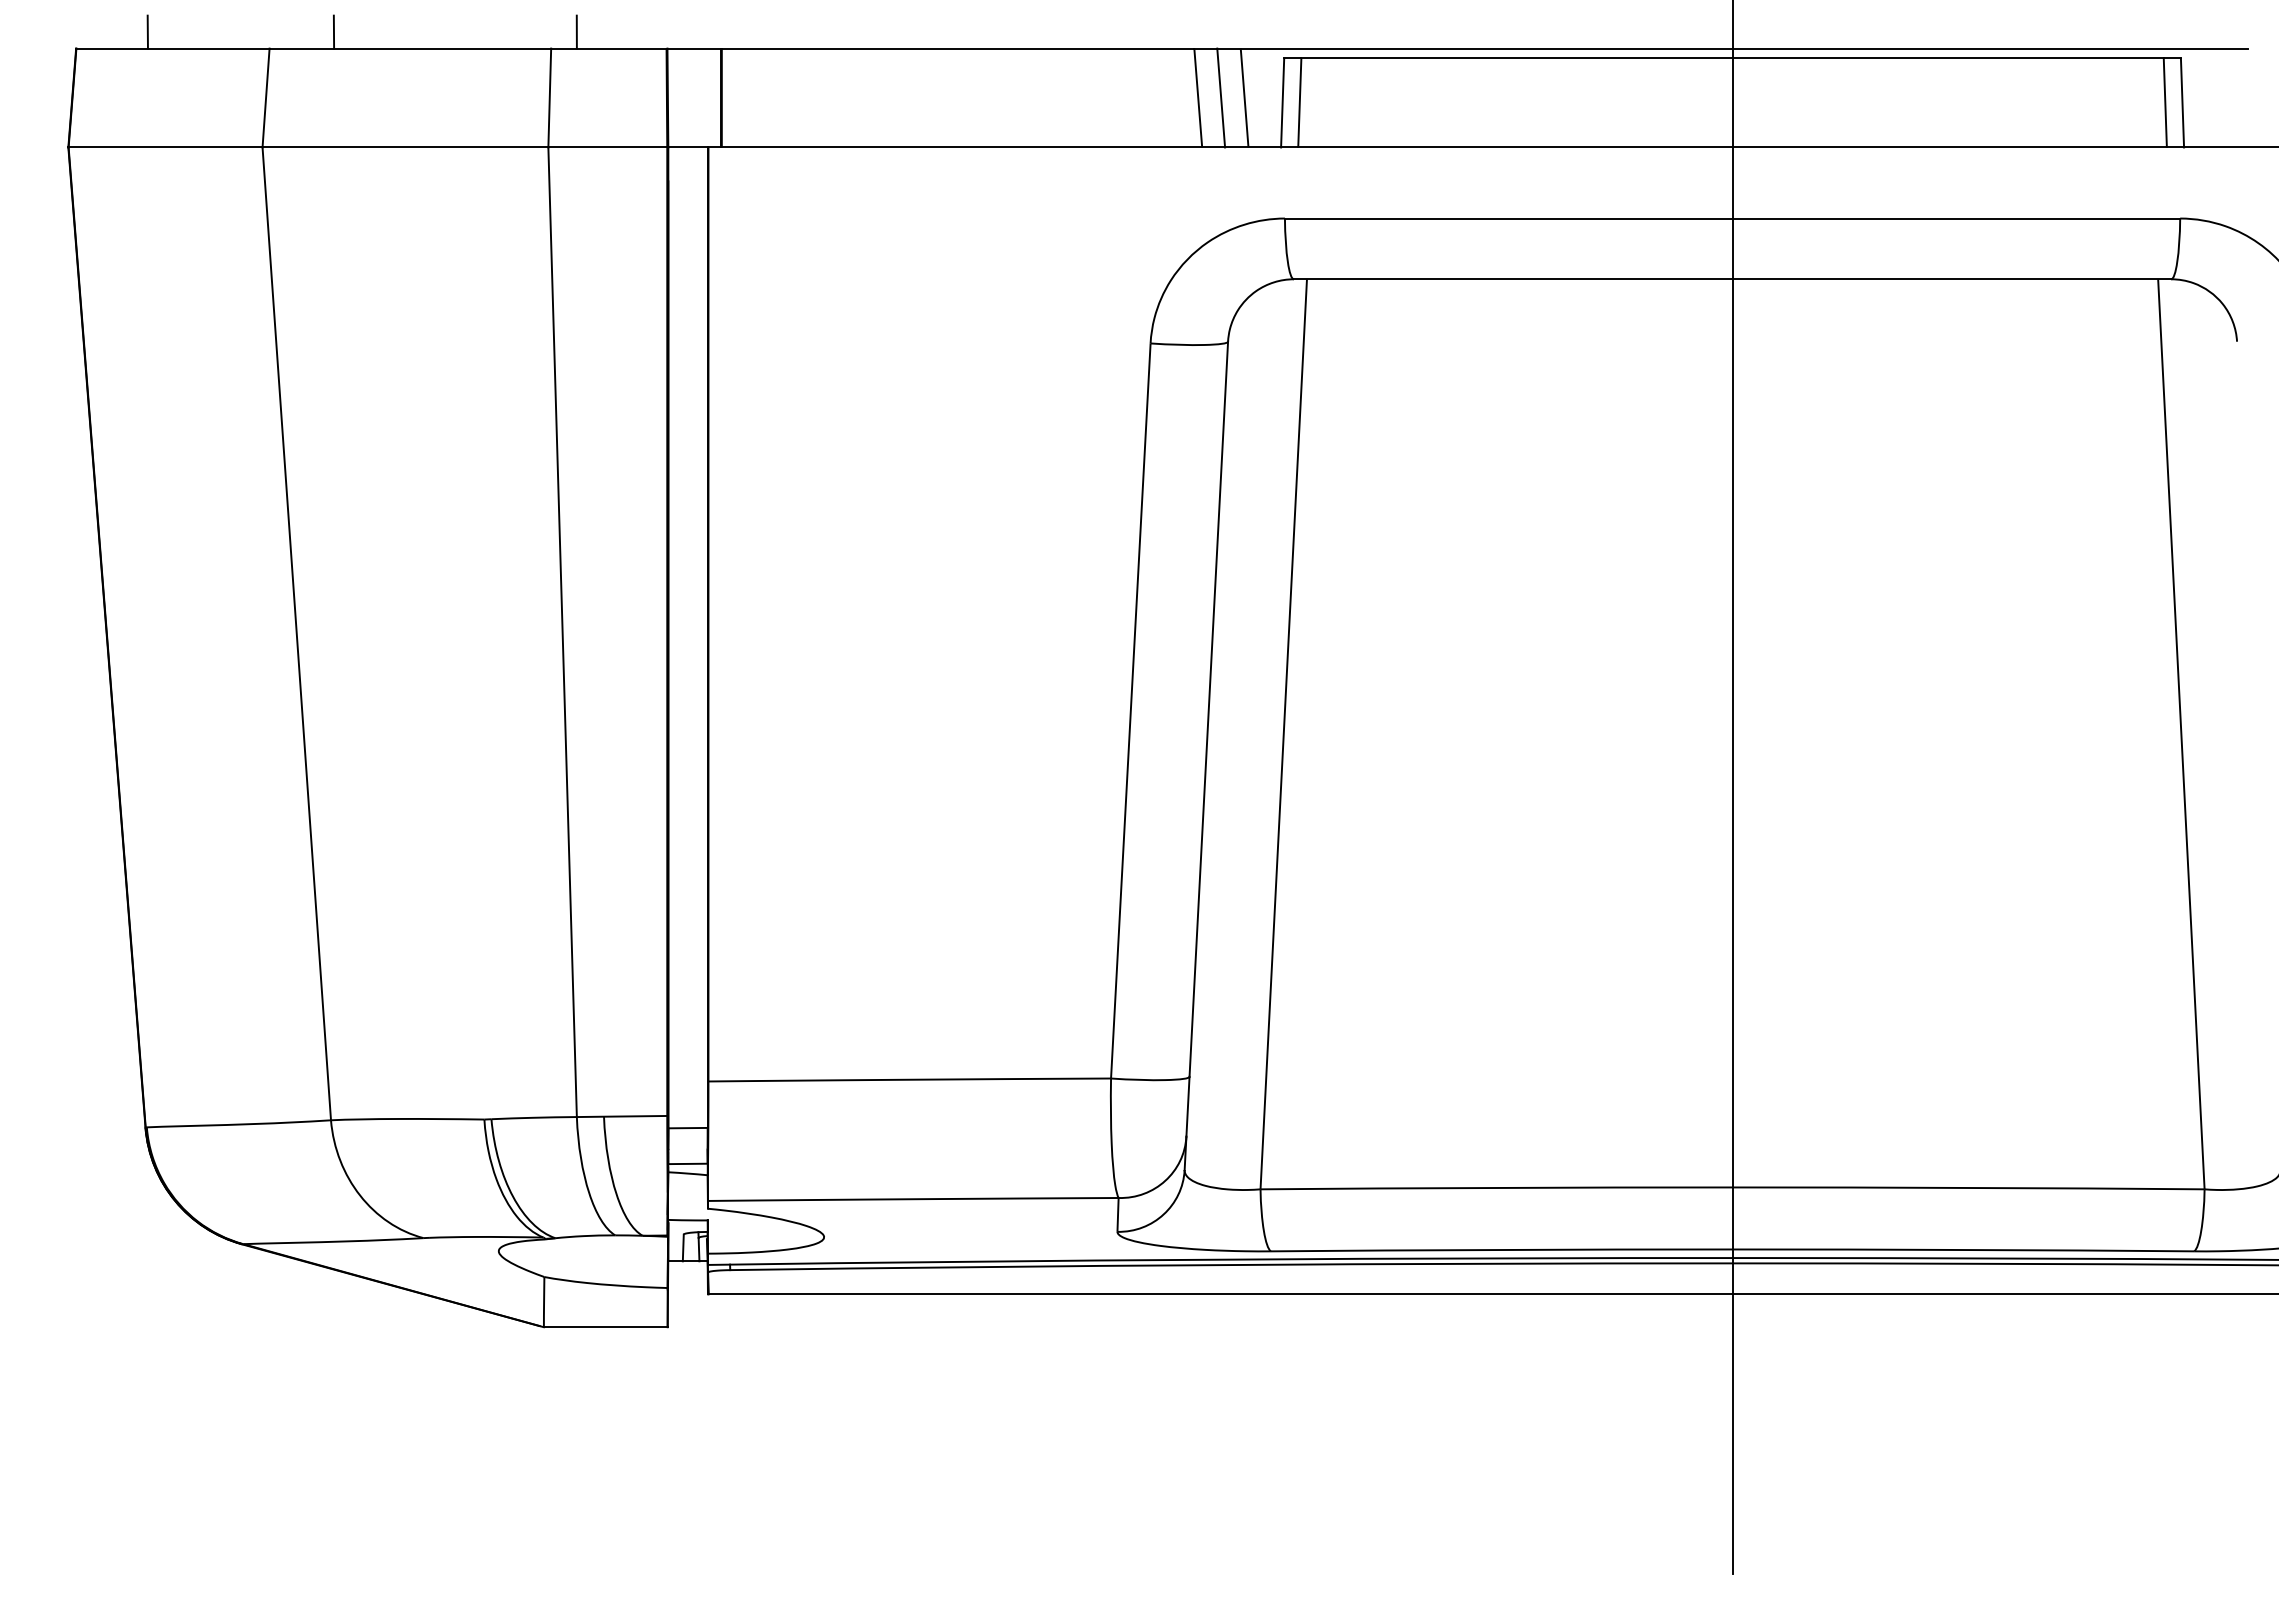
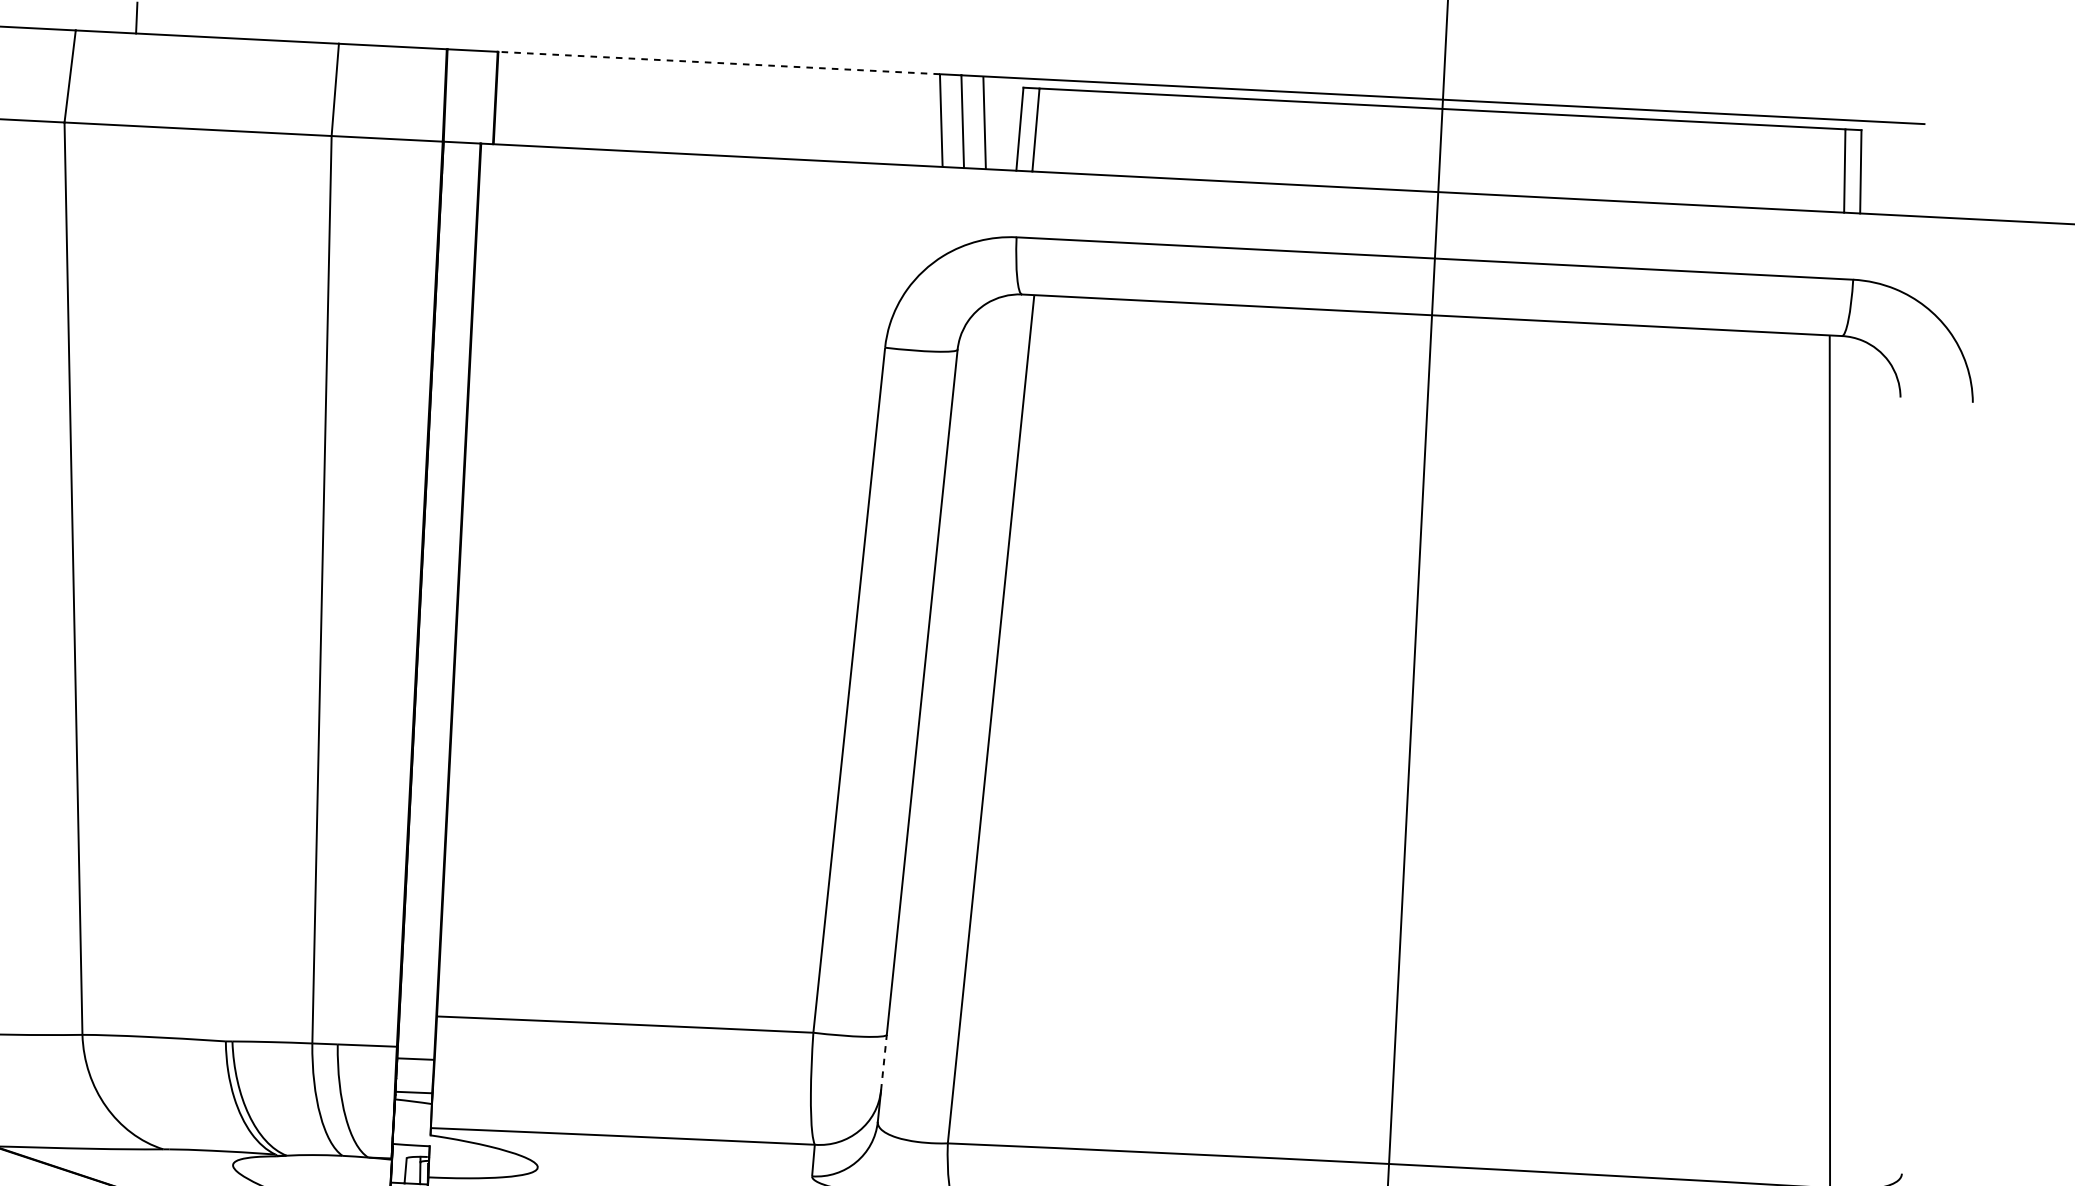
line: (576, 31) -> (363, 29), removed
line: (957, 48) -> (718, 62), solid -> dashed
line: (1187, 1106) -> (883, 1062), solid -> dashed

